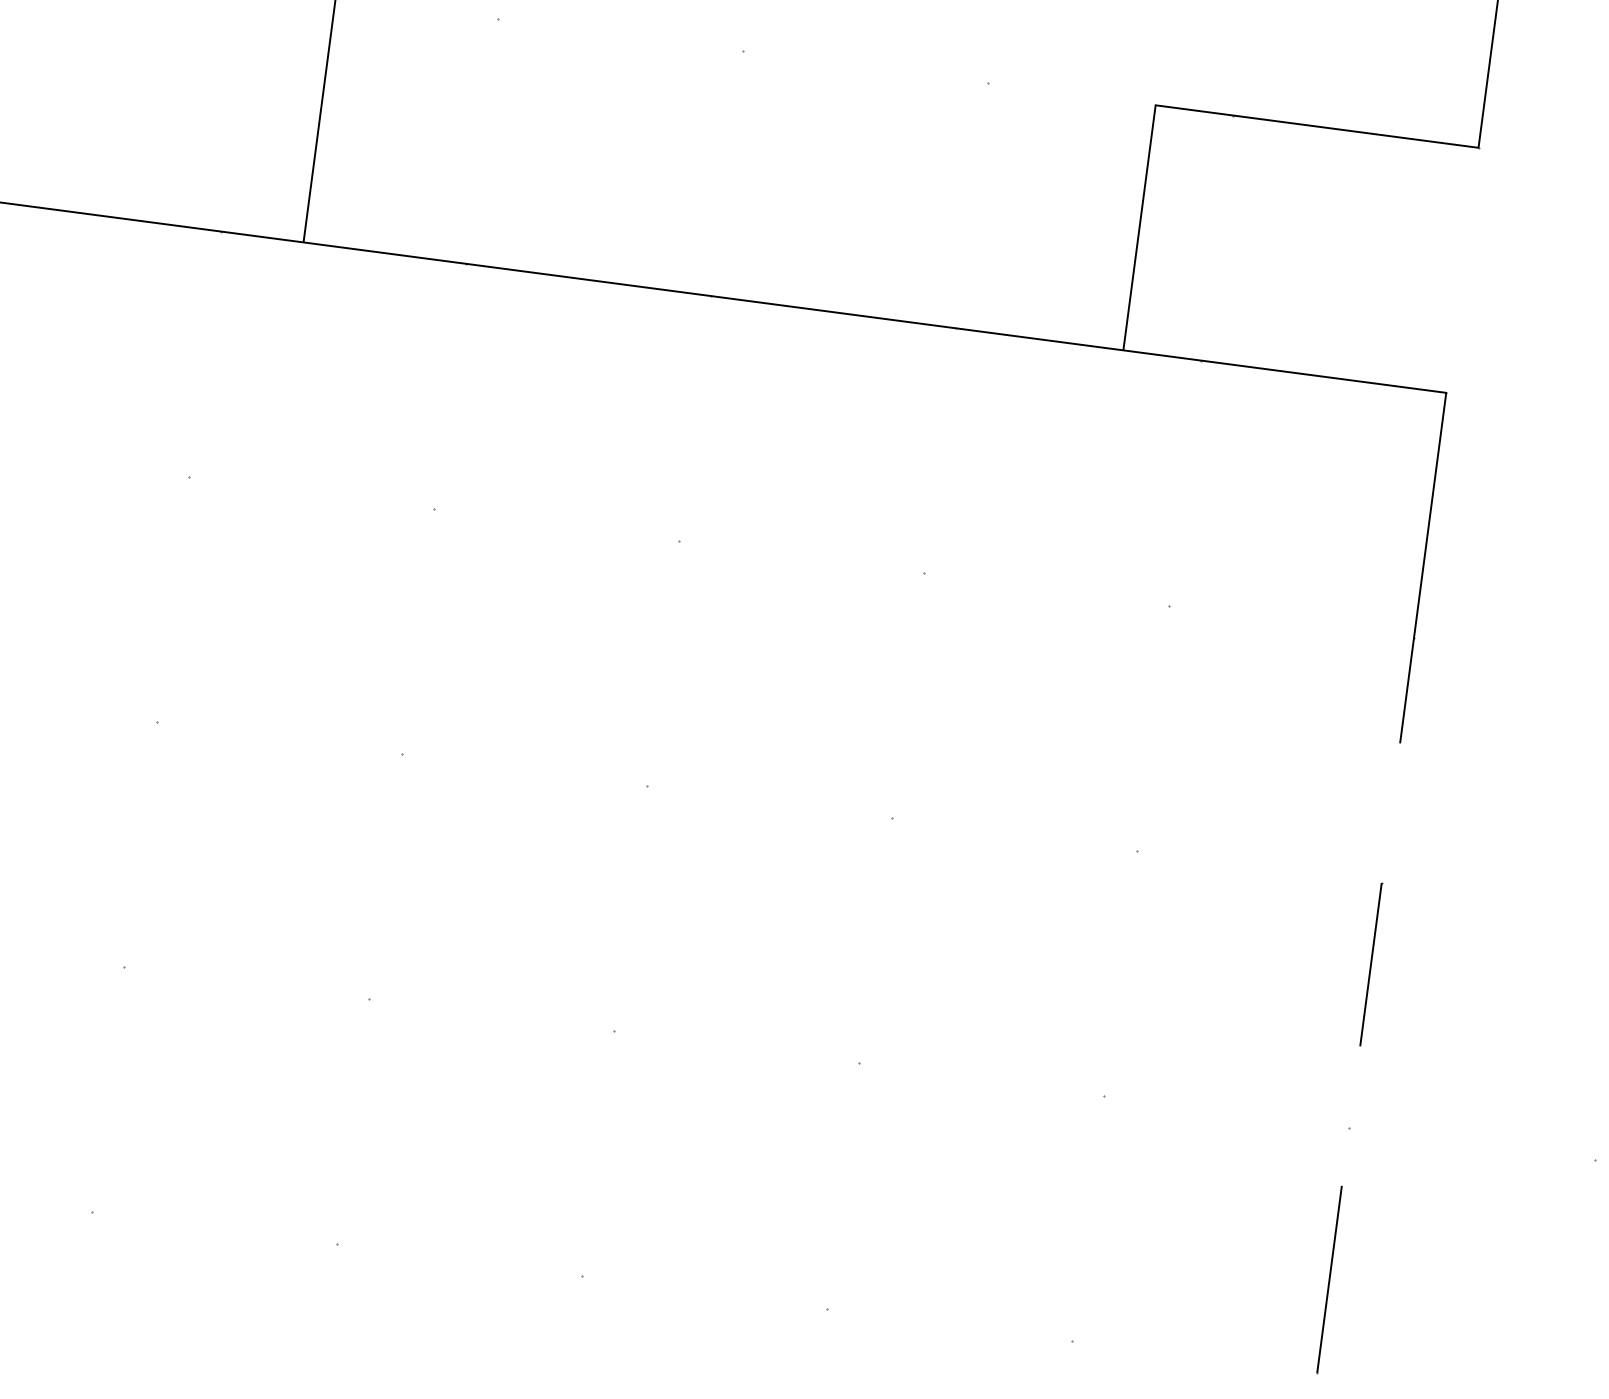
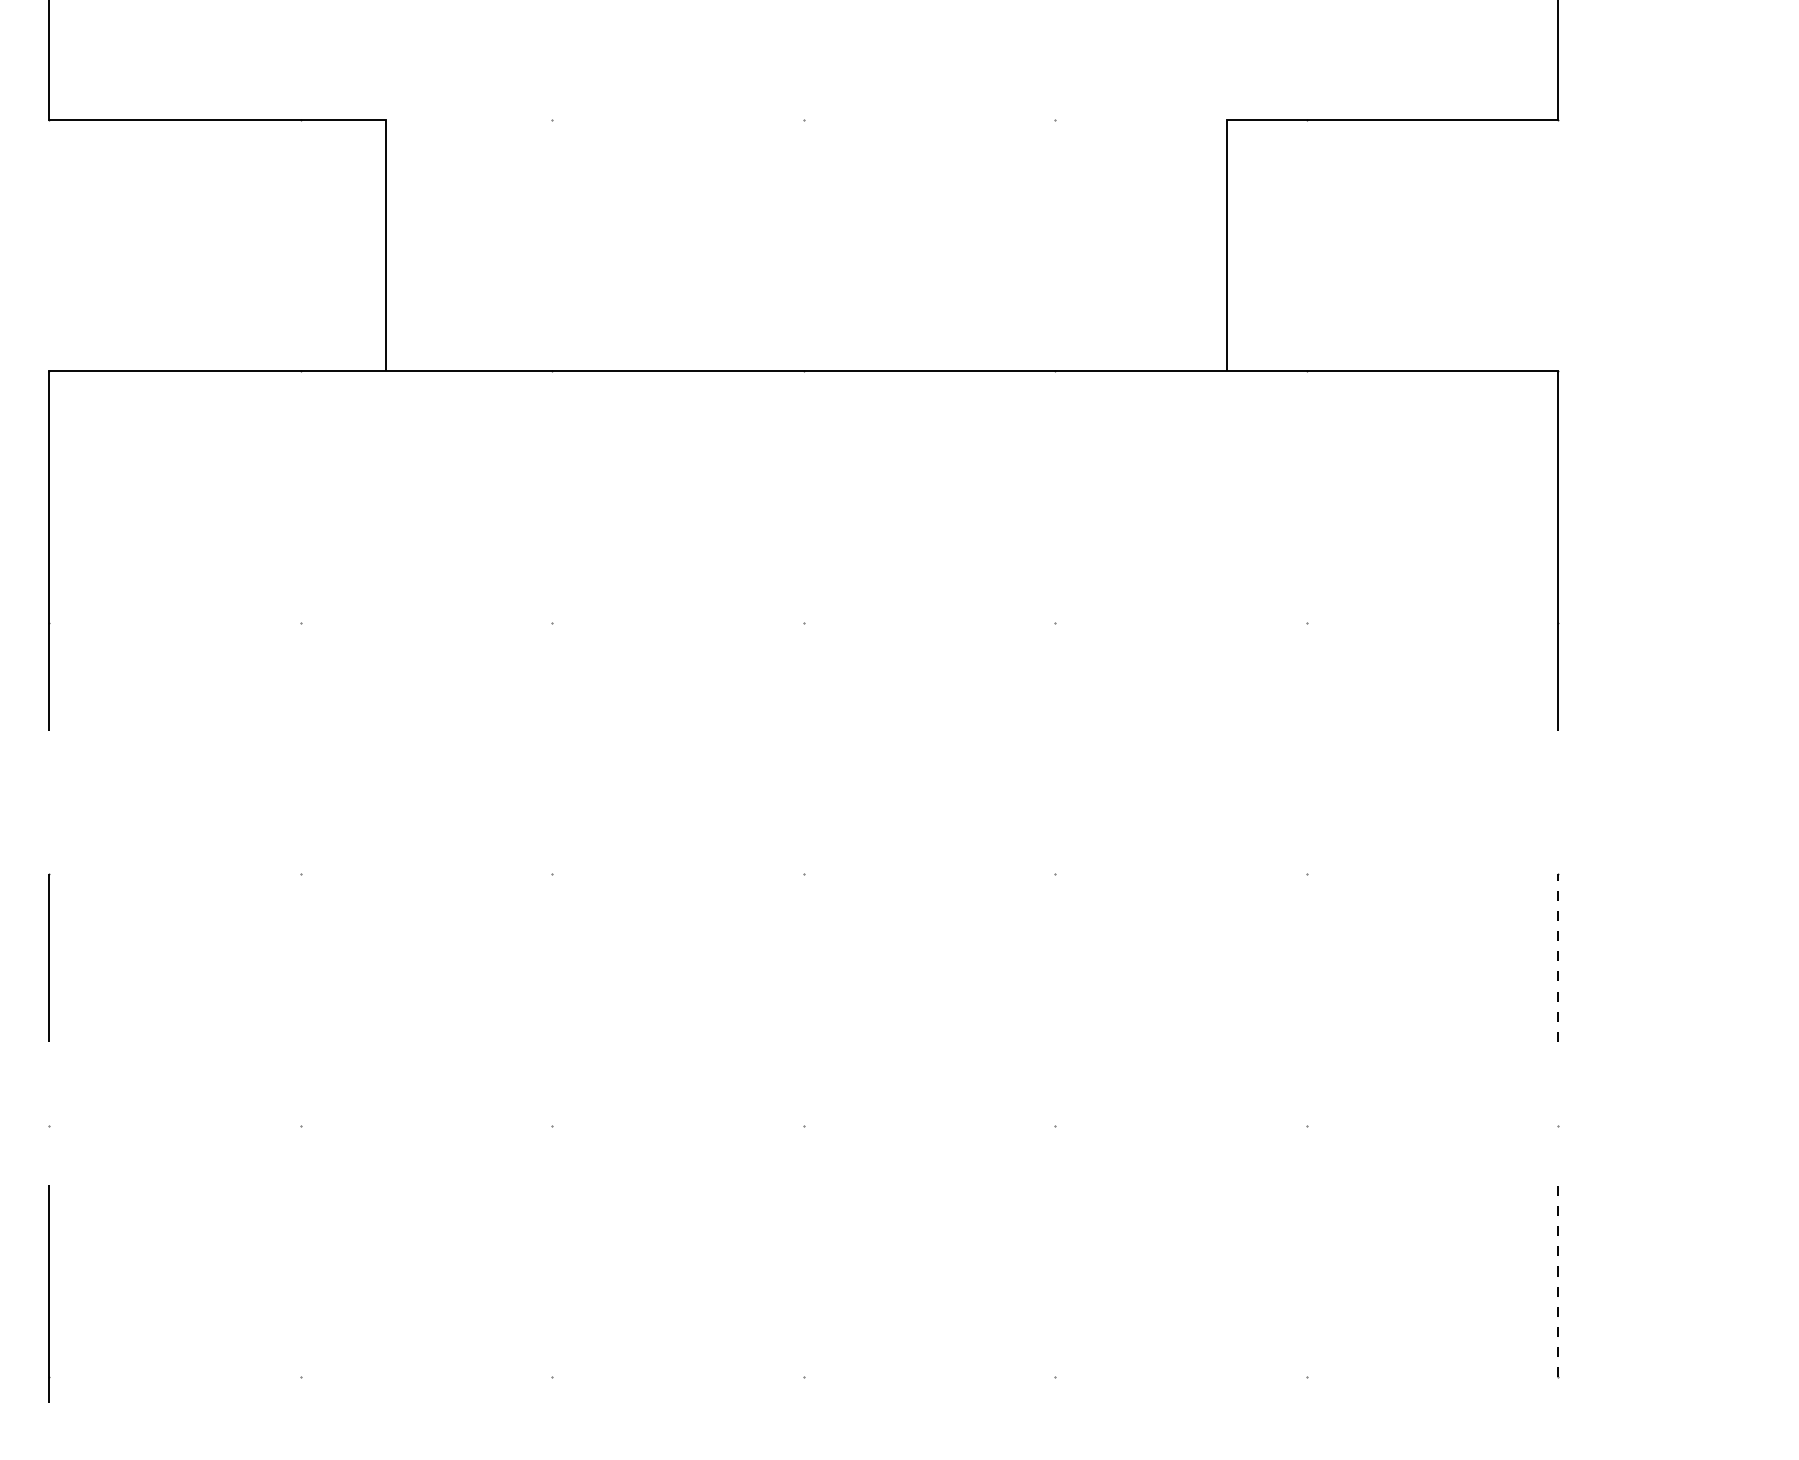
line: (1371, 965) -> (1558, 958), solid -> dashed
line: (1329, 1278) -> (1558, 1280), solid -> dashed

